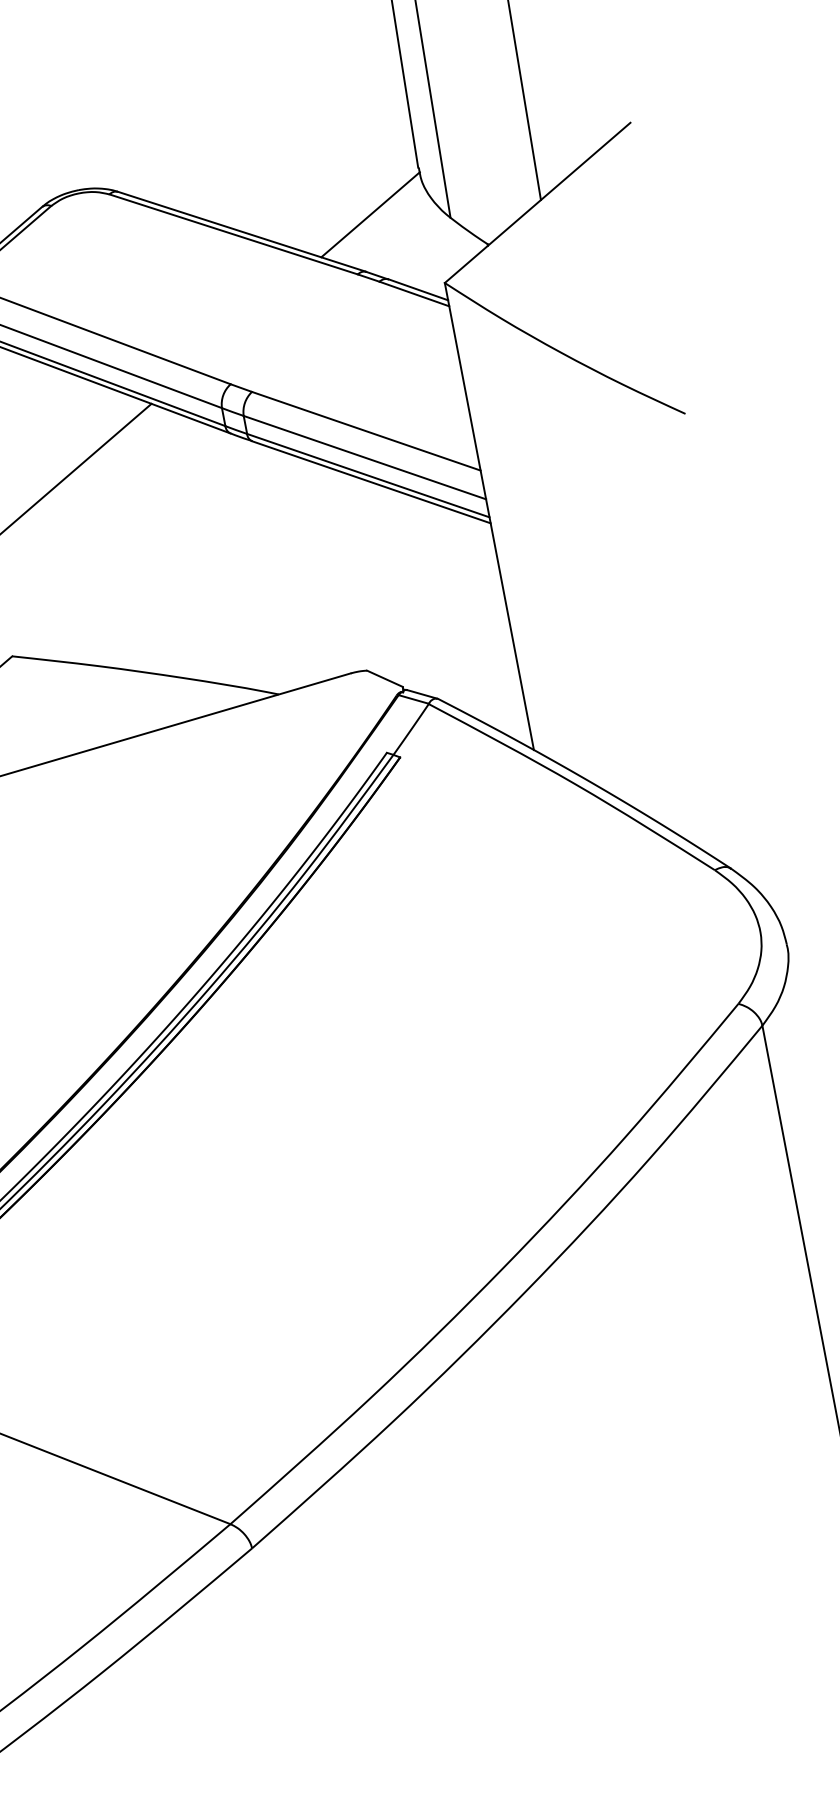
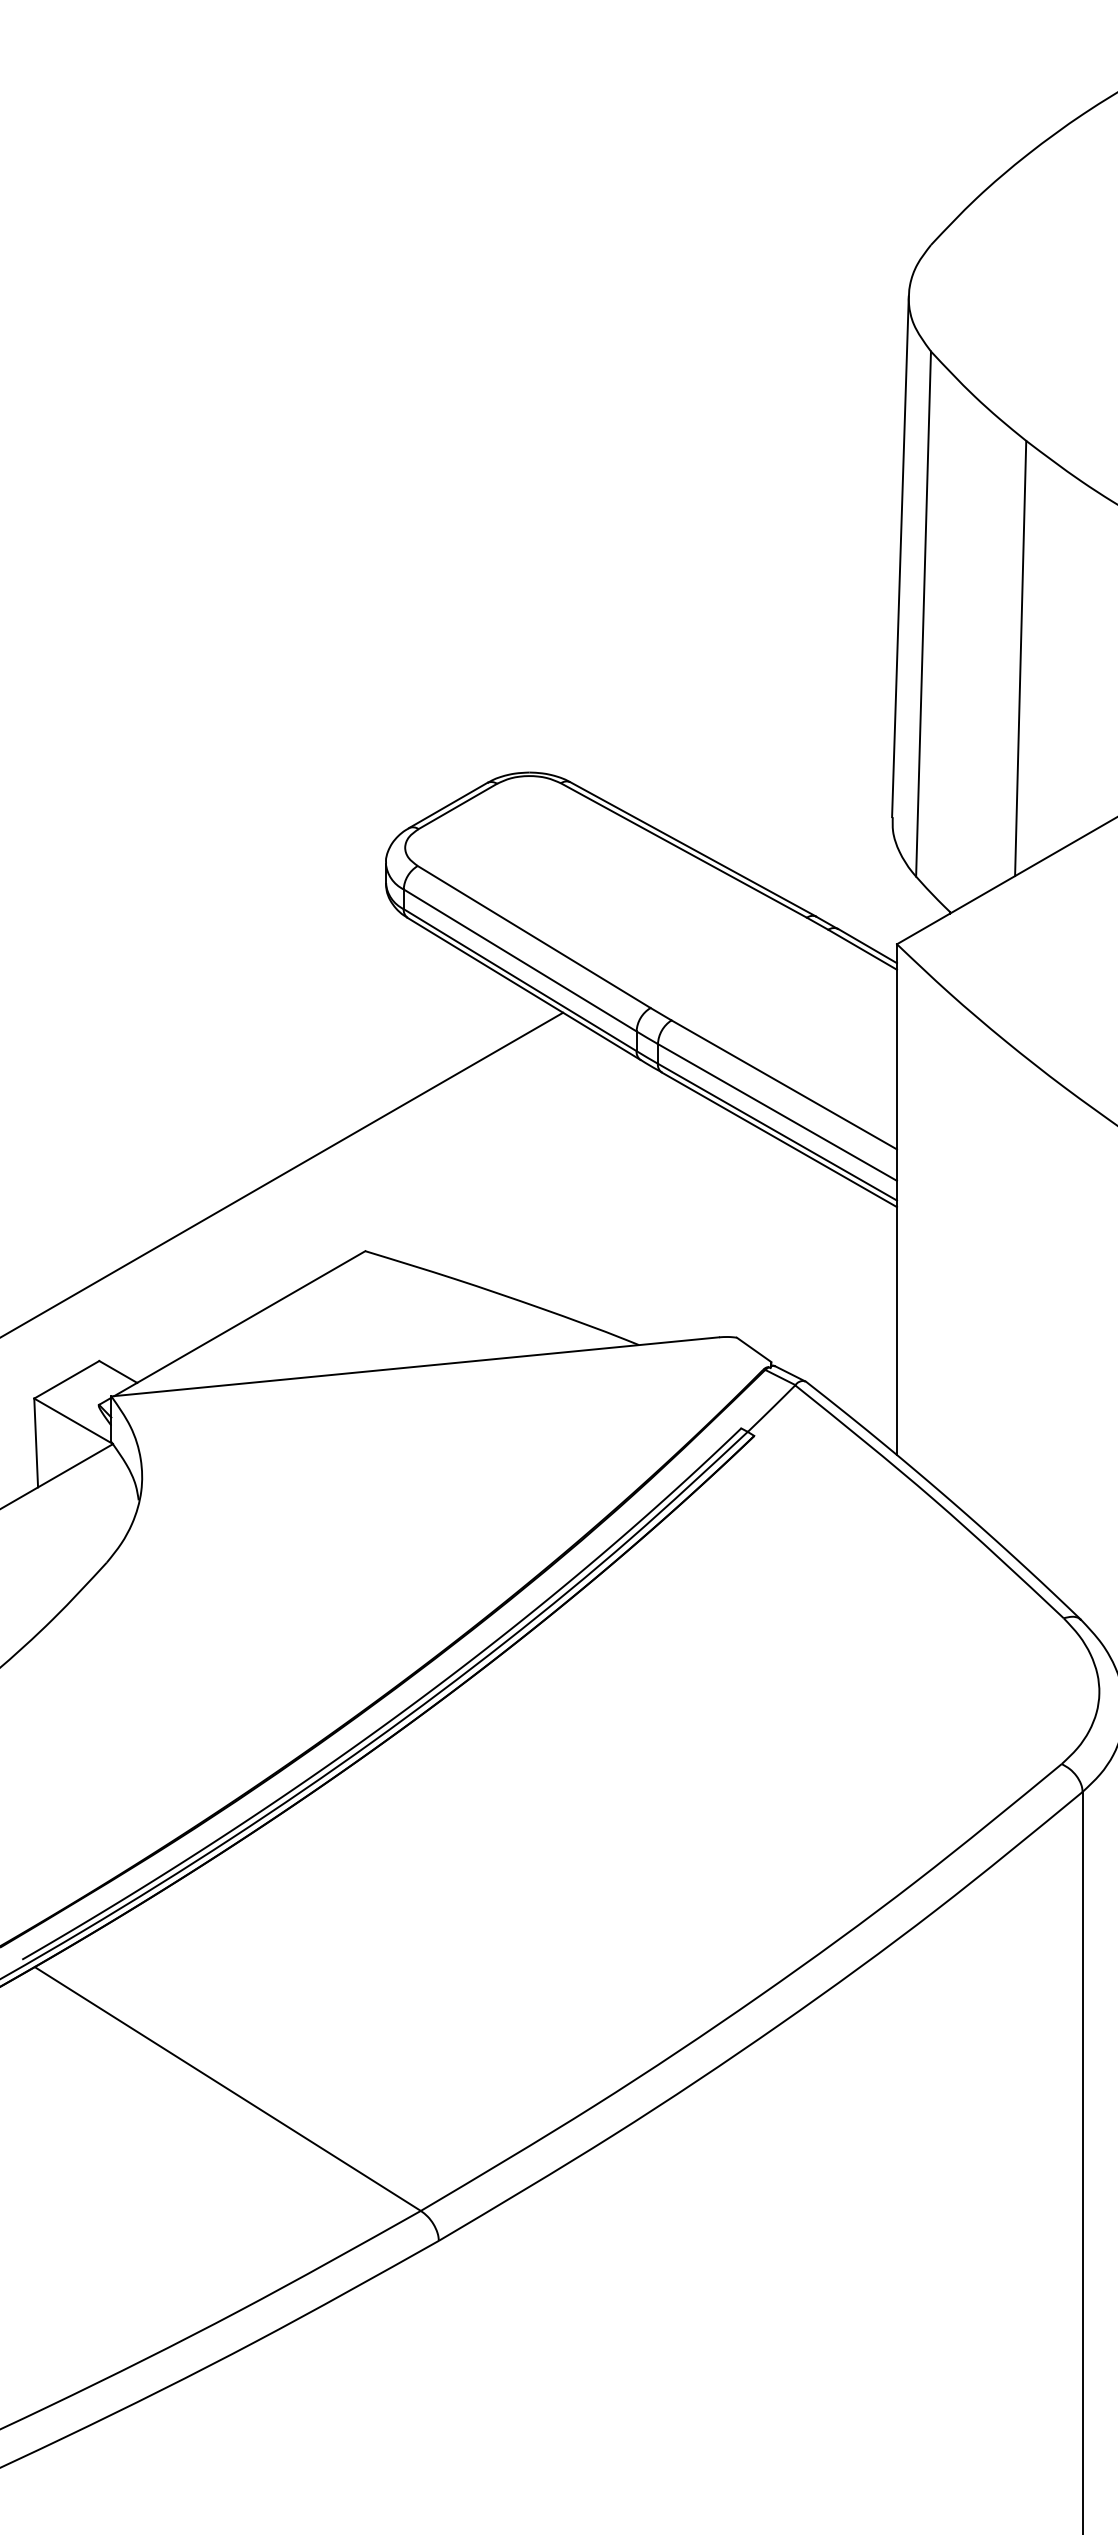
line: (369, 215) -> (831, 857), removed

